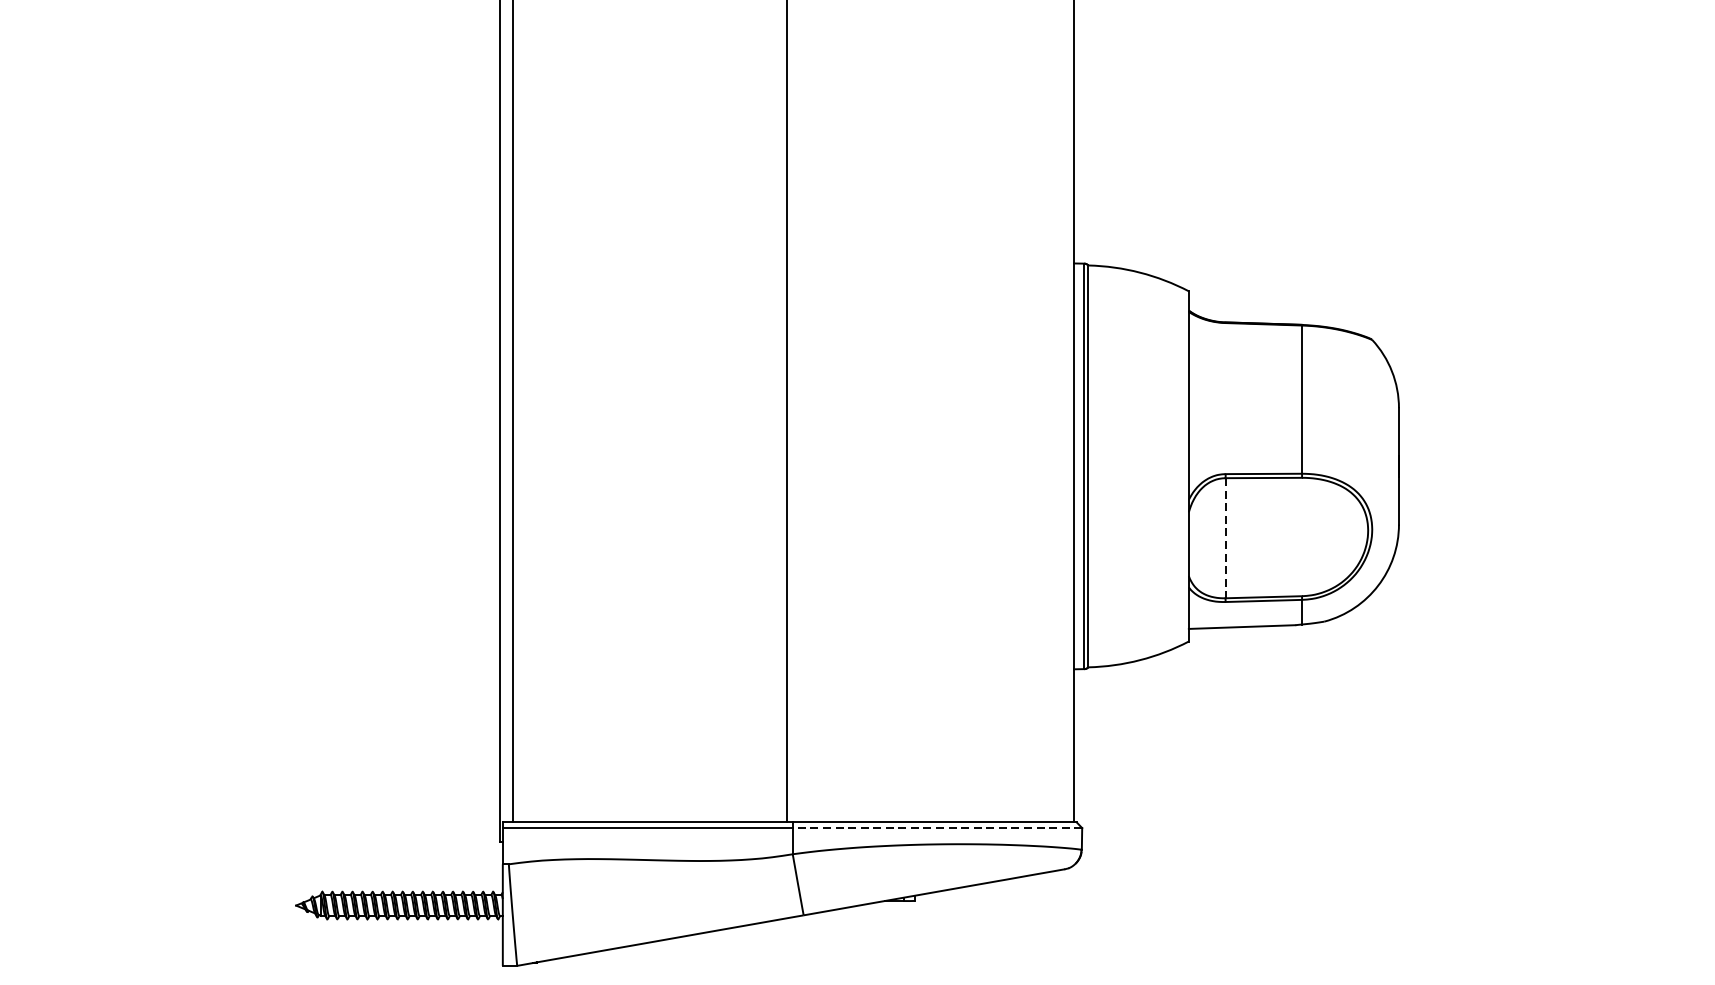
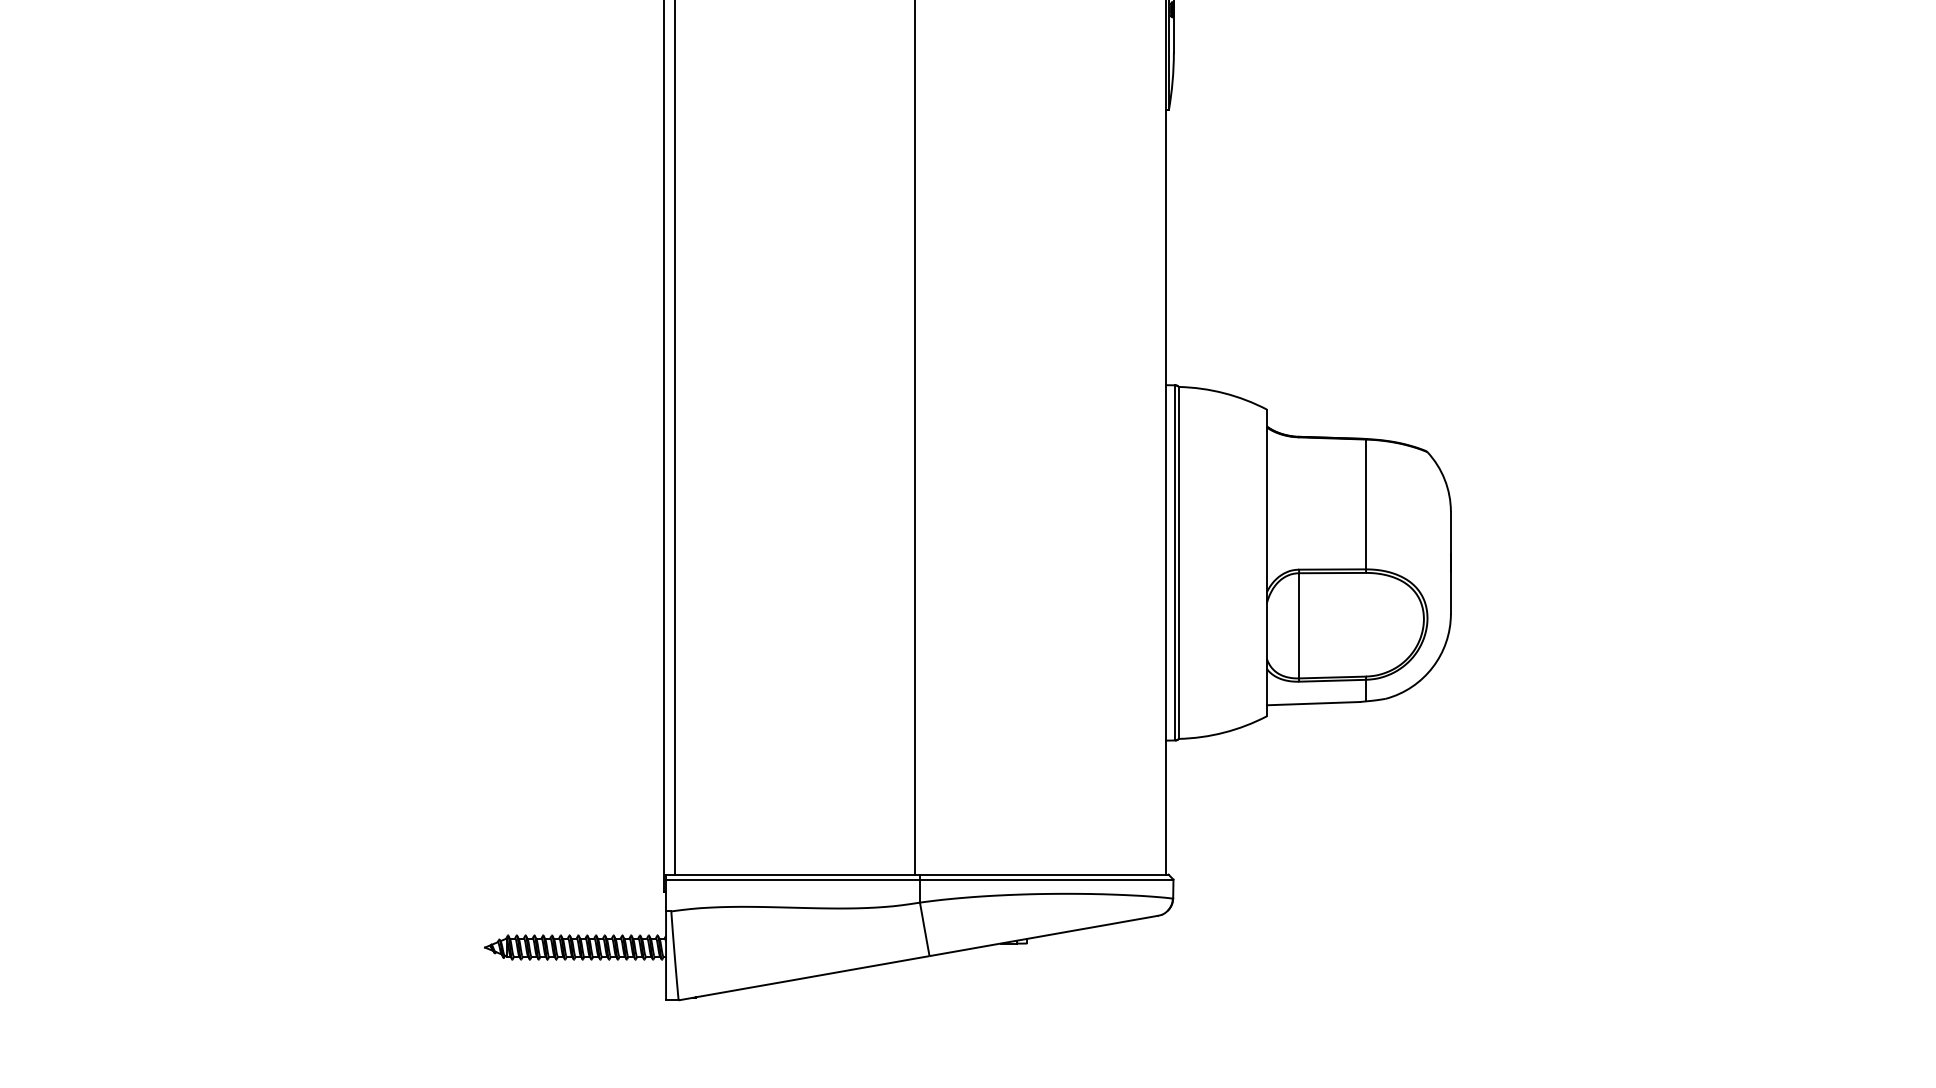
line: (1226, 537) -> (1299, 625), dashed -> solid
line: (937, 827) -> (1046, 879), dashed -> solid

